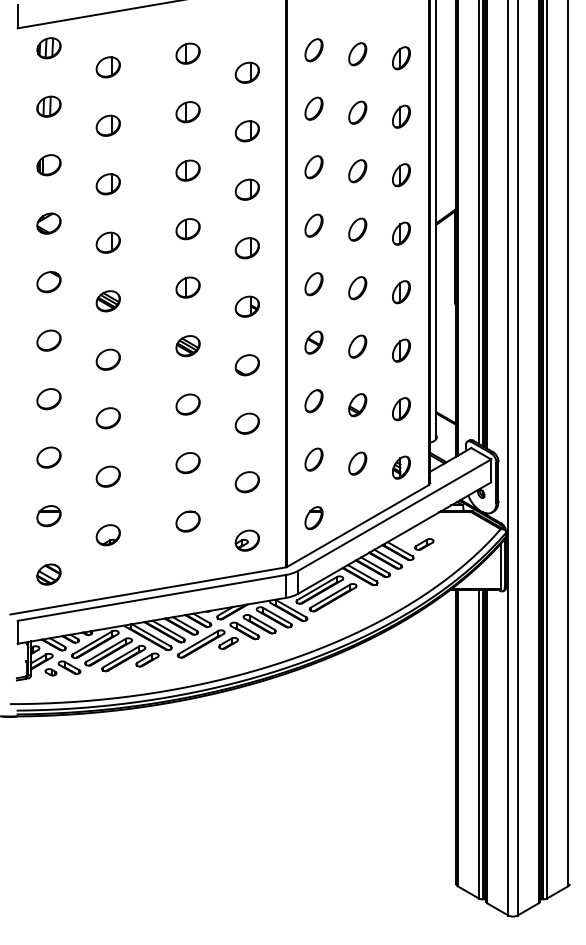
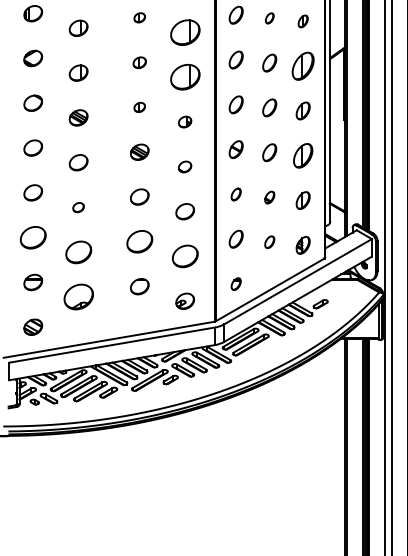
part: (187, 170) -> (139, 17), size x0.6
part: (357, 171) -> (269, 18), size x0.6
part: (401, 175) -> (303, 21), size x0.7
part: (246, 189) -> (184, 32), size x1.6
part: (187, 229) -> (139, 62), size x0.7
part: (401, 233) -> (303, 66), size x1.6
part: (246, 248) -> (184, 77), size x1.6
part: (187, 287) -> (139, 107), size x0.6
part: (246, 306) -> (184, 121), size x0.7
part: (401, 350) -> (303, 155), size x1.4
part: (246, 365) -> (184, 167), size x0.7
part: (313, 401) -> (235, 194), size x0.7
part: (357, 405) -> (269, 197), size x0.7
part: (107, 418) -> (78, 207), size x0.6
part: (48, 457) -> (32, 237), size x1.4
part: (187, 463) -> (139, 242), size x1.4
part: (357, 463) -> (269, 242), size x0.7
part: (107, 476) -> (78, 252), size x1.4
part: (246, 482) -> (184, 256), size x1.4
part: (313, 518) -> (235, 284), size x0.7
part: (107, 535) -> (78, 297), size x1.6

